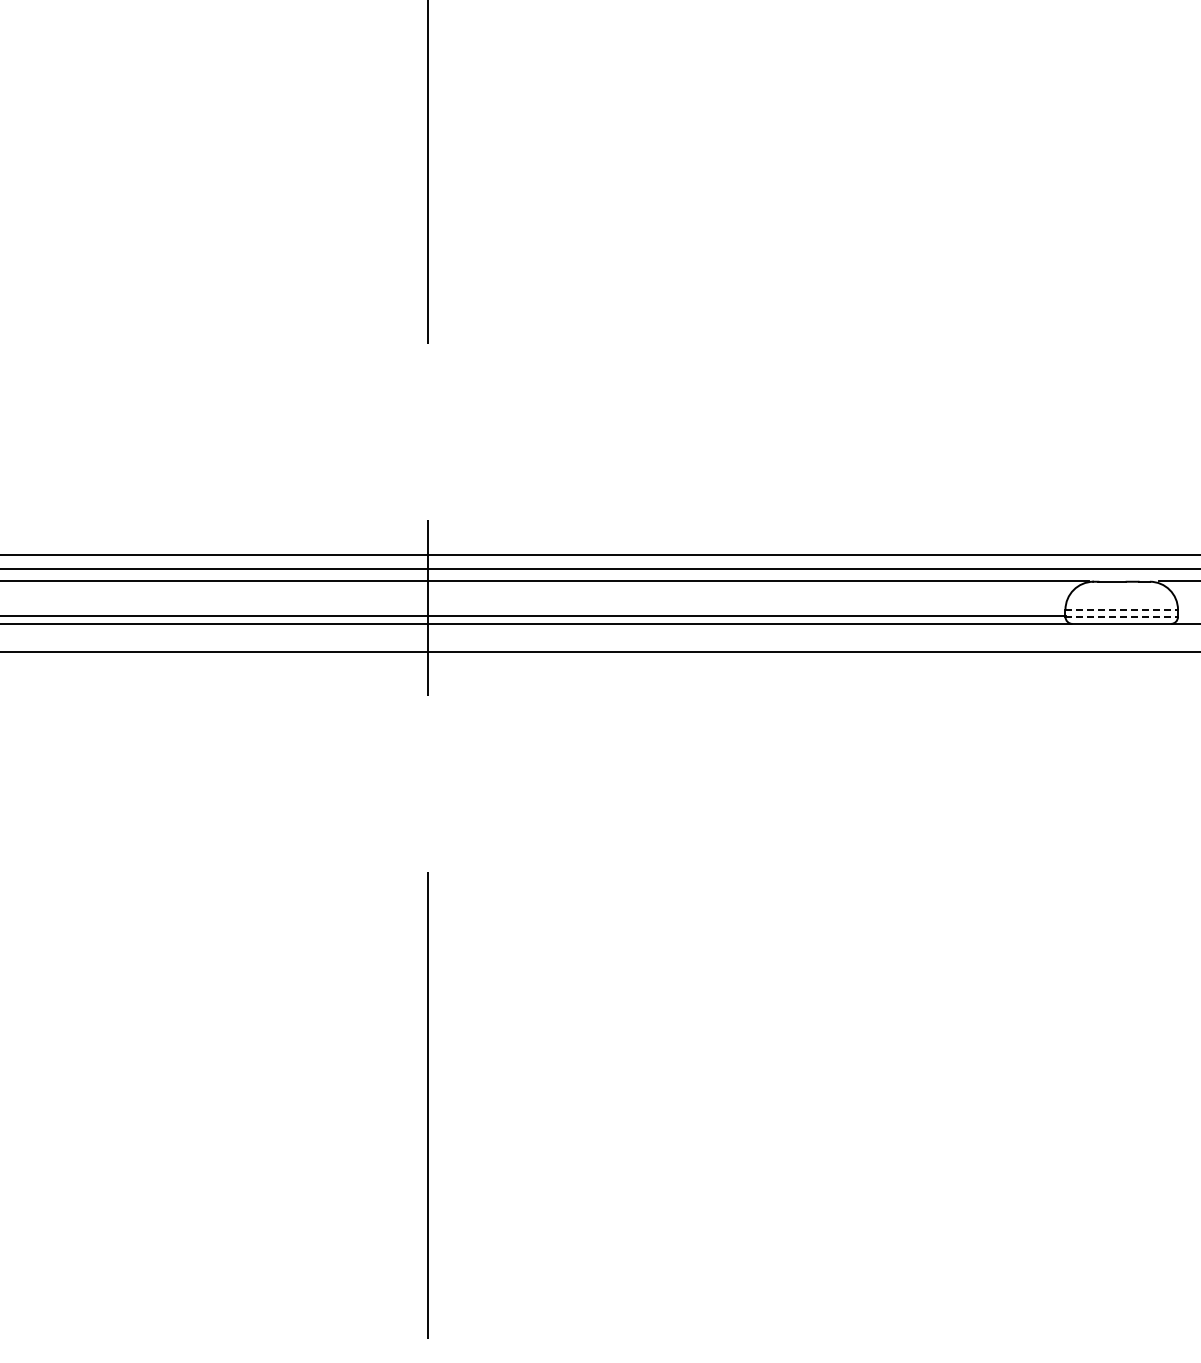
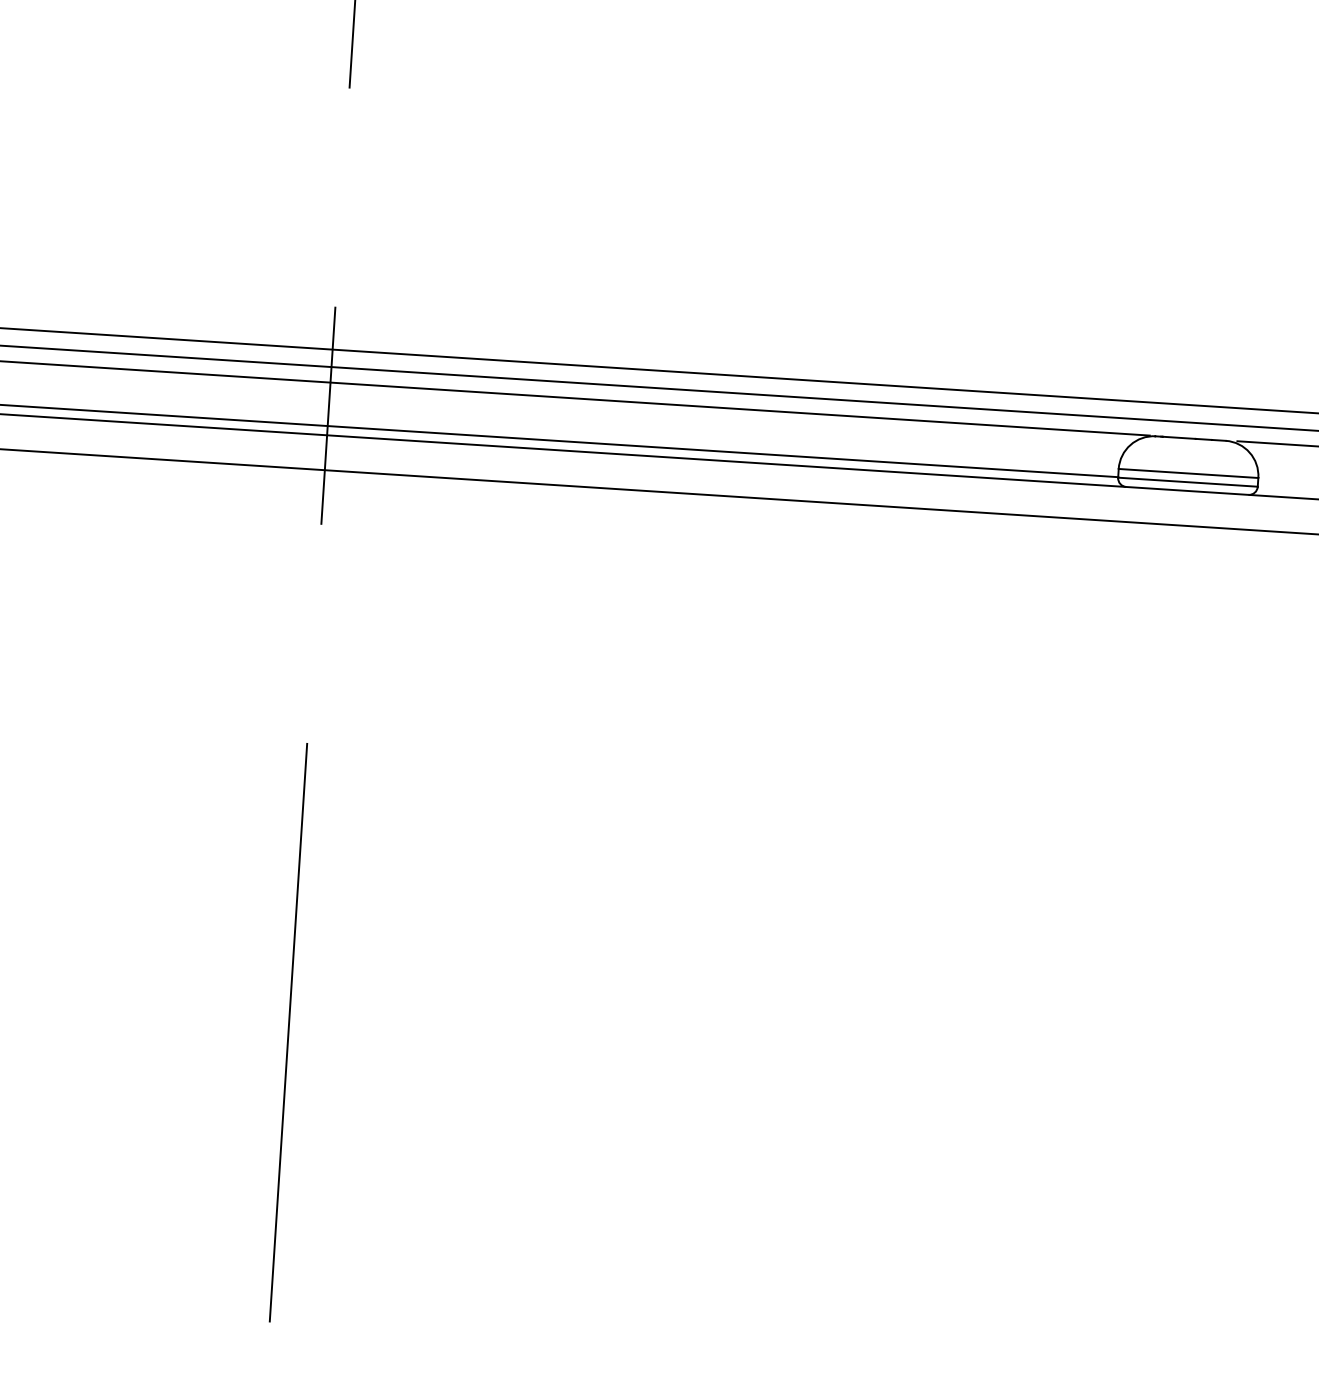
line: (1122, 609) -> (1189, 473), dashed -> solid
line: (1122, 616) -> (1188, 481), dashed -> solid

